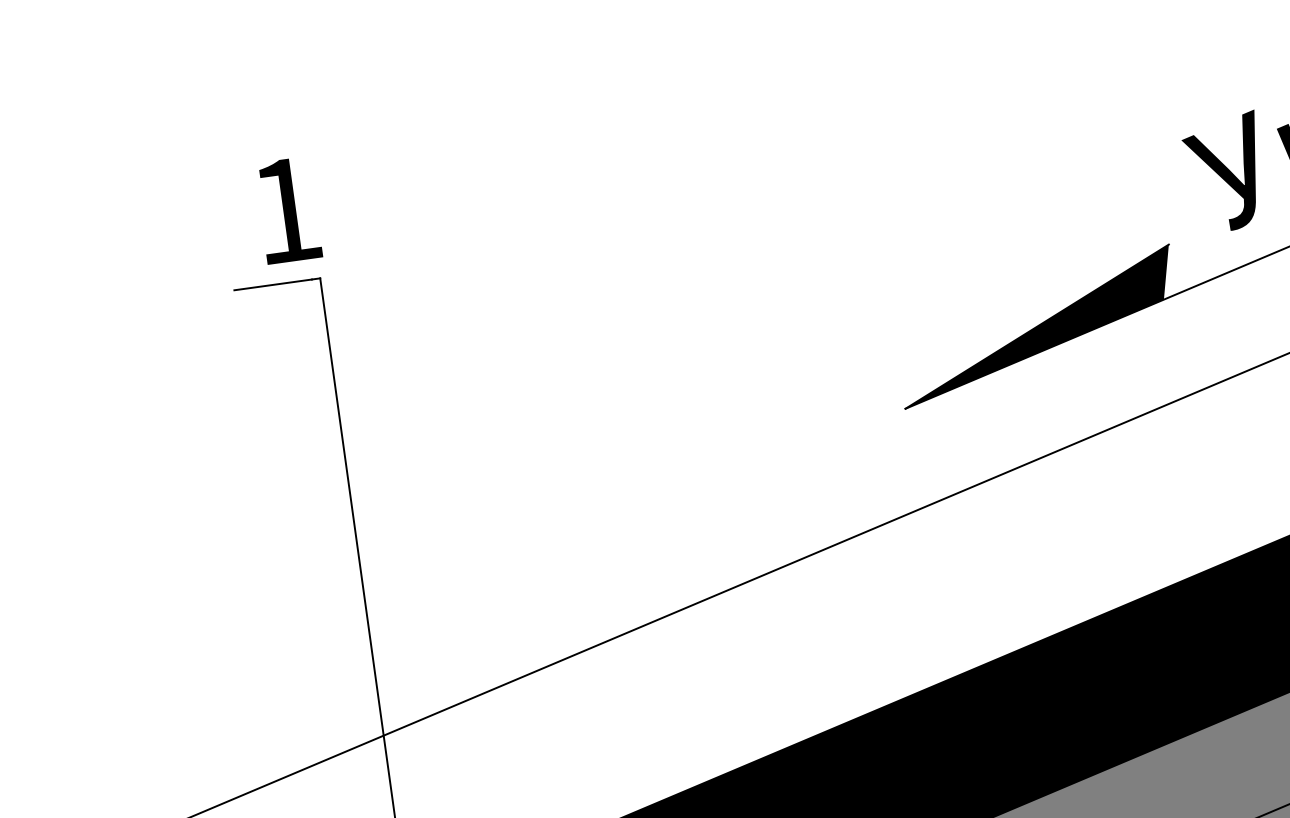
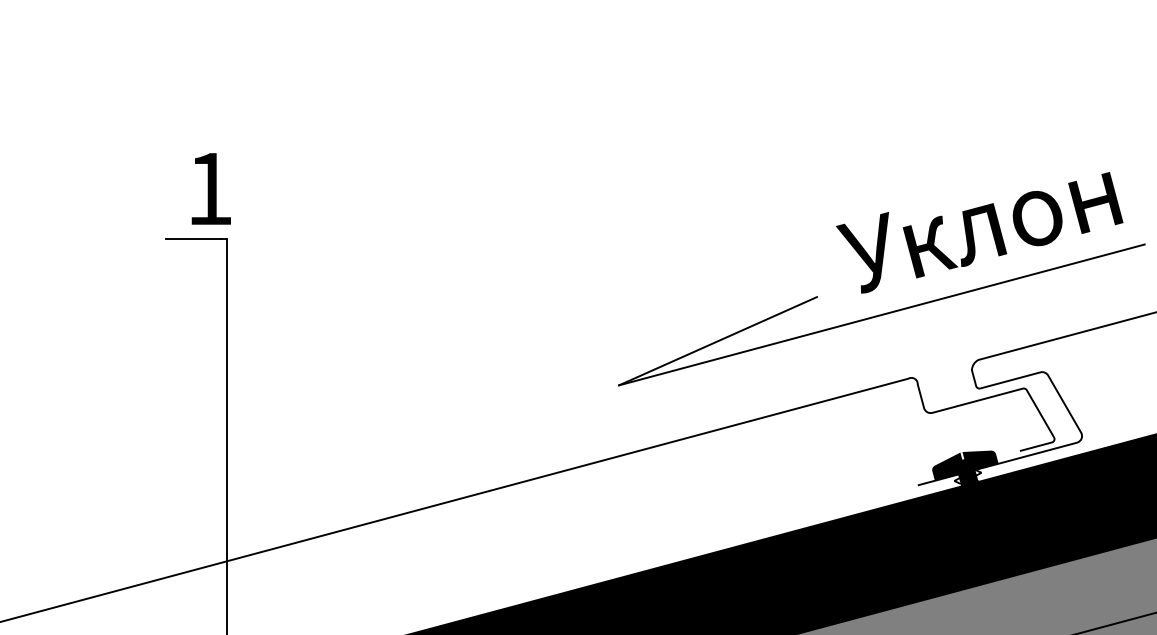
fill: (1036, 327) -> (717, 341), removed

